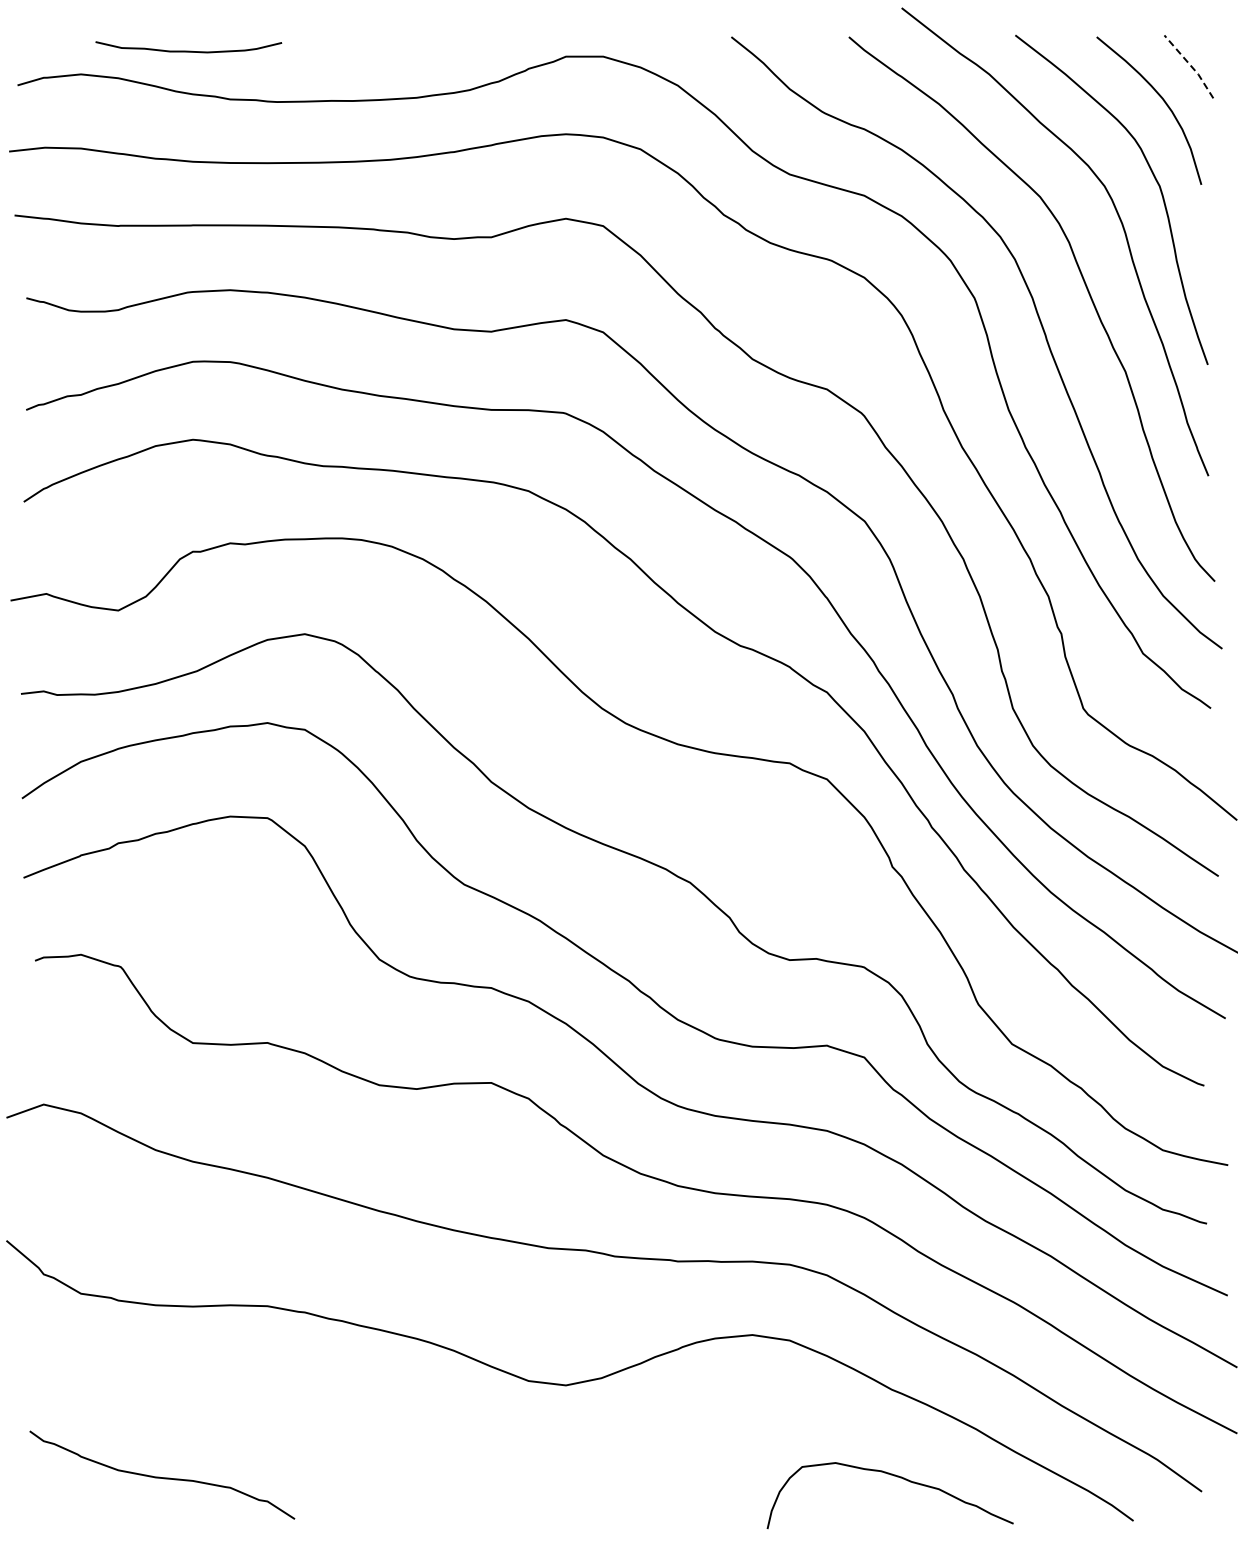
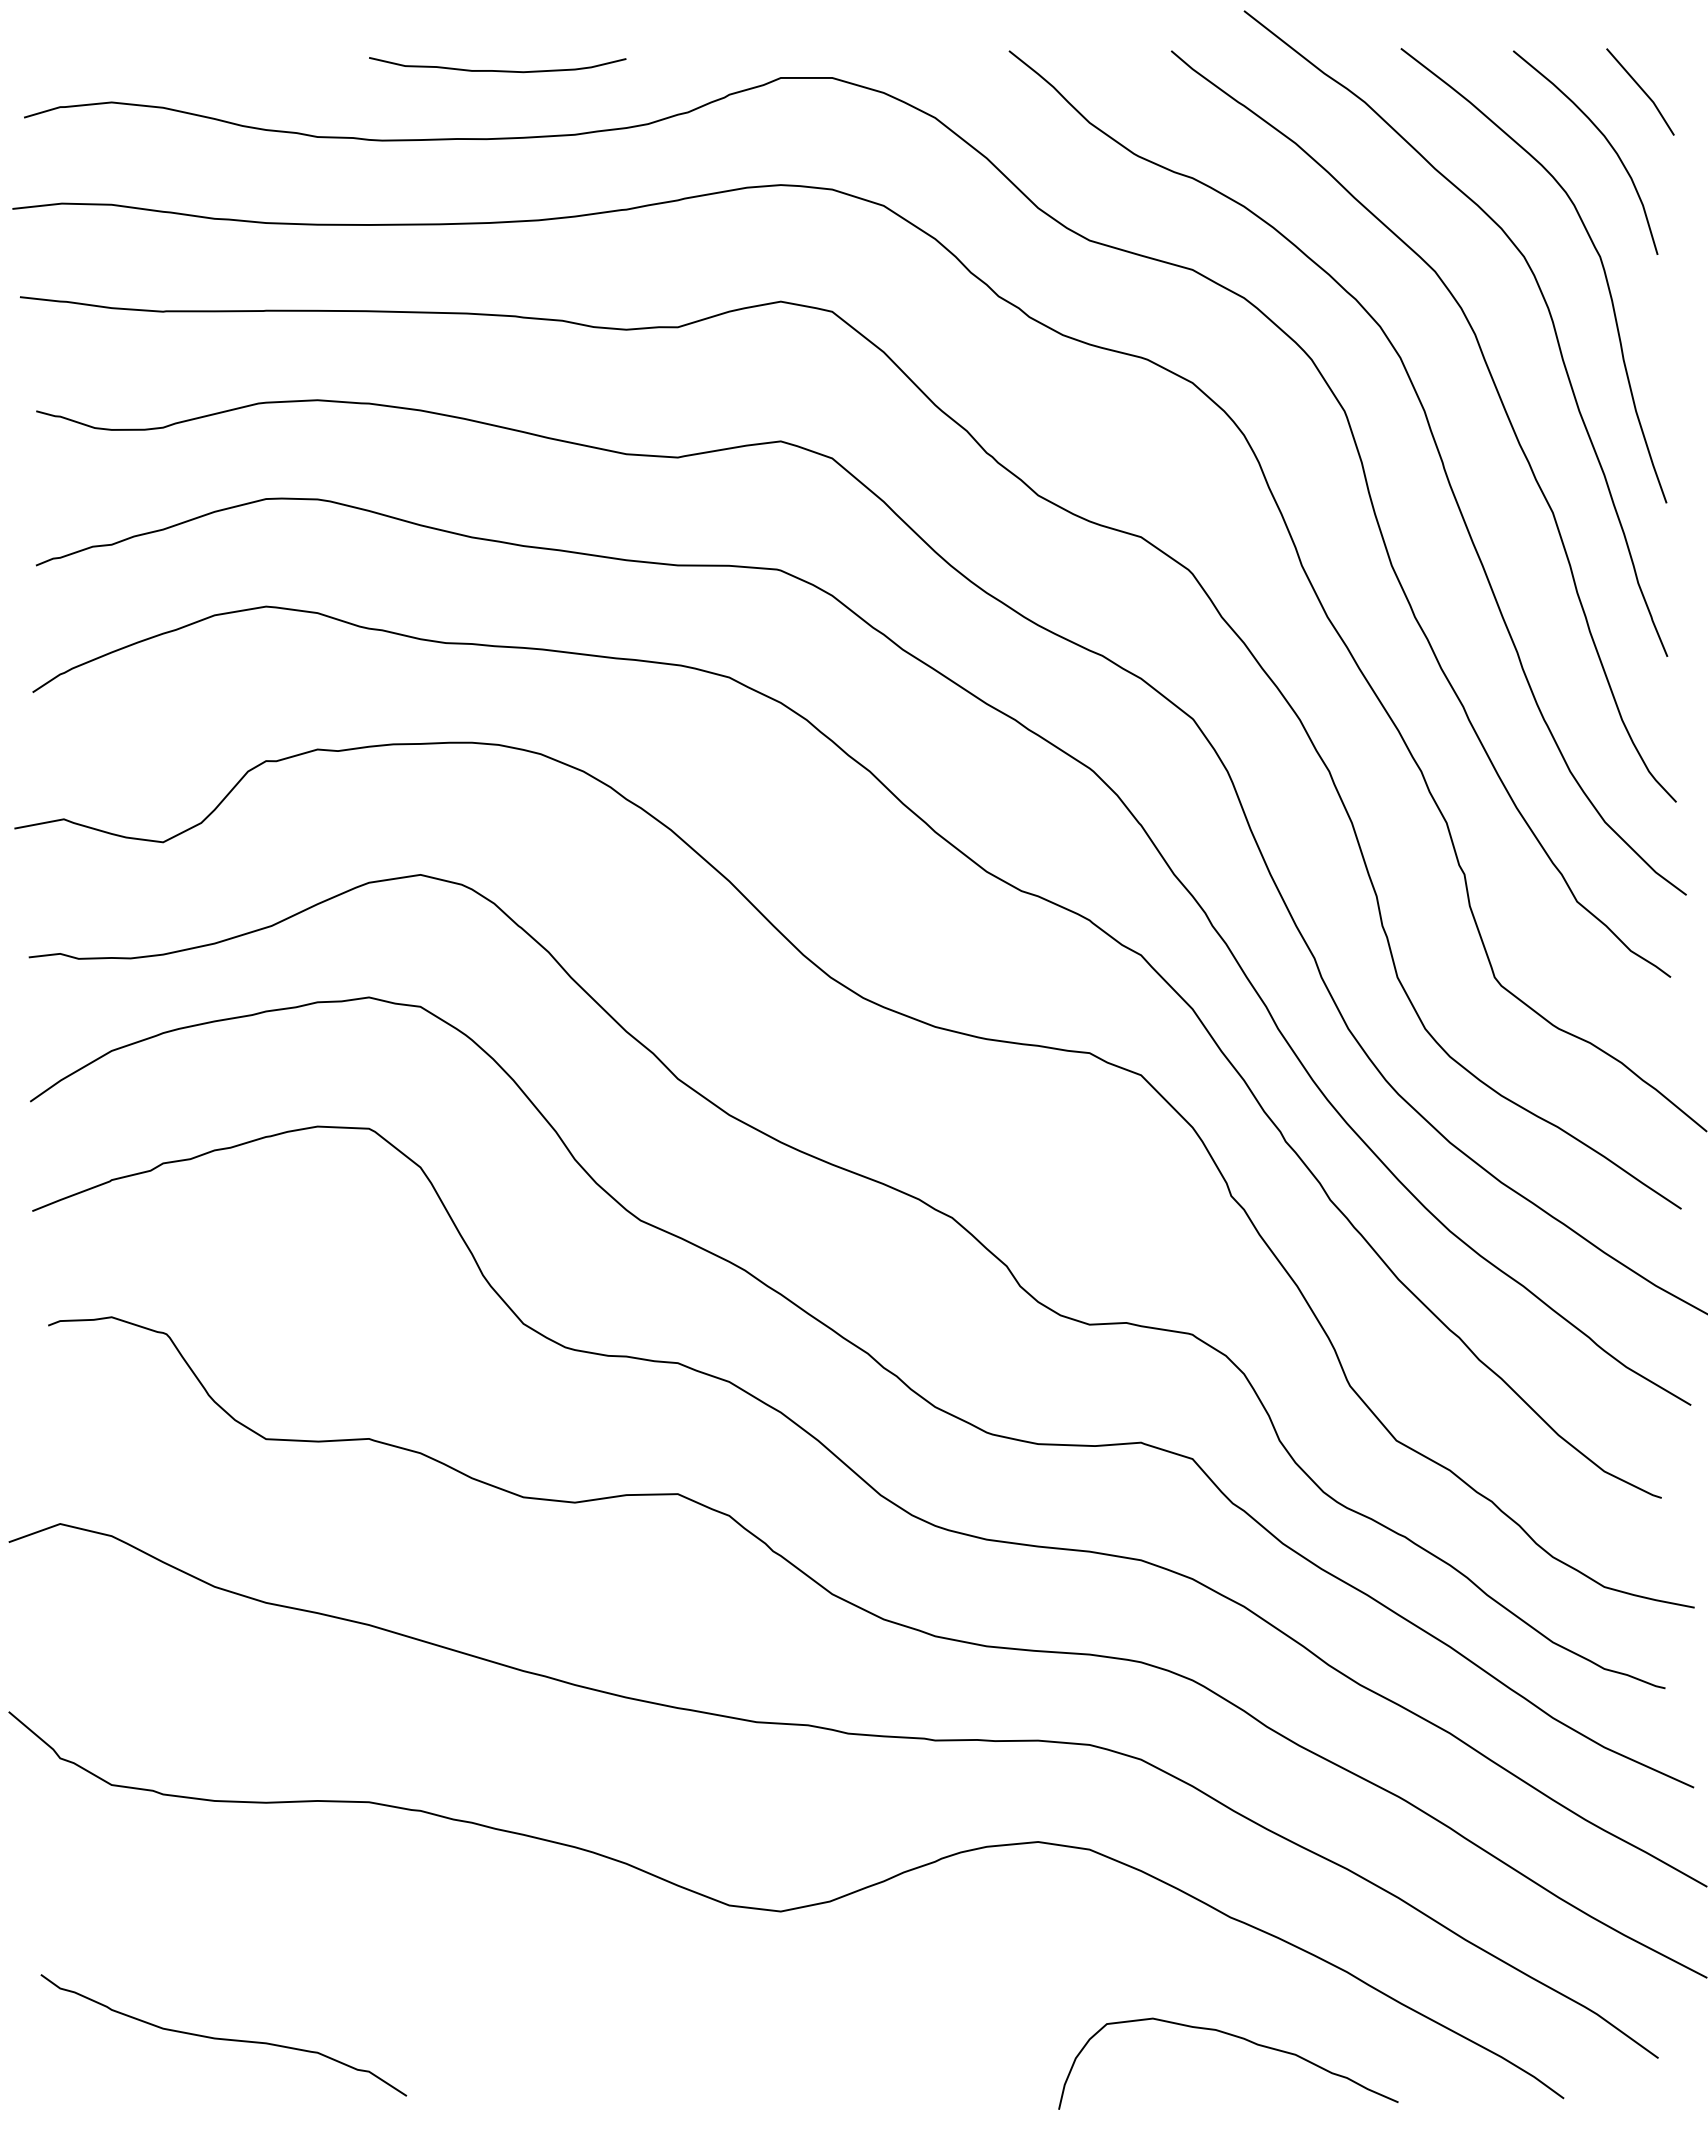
curve: (188, 50) -> (497, 69), moved
line: (1191, 66) -> (1643, 91), dashed -> solid

